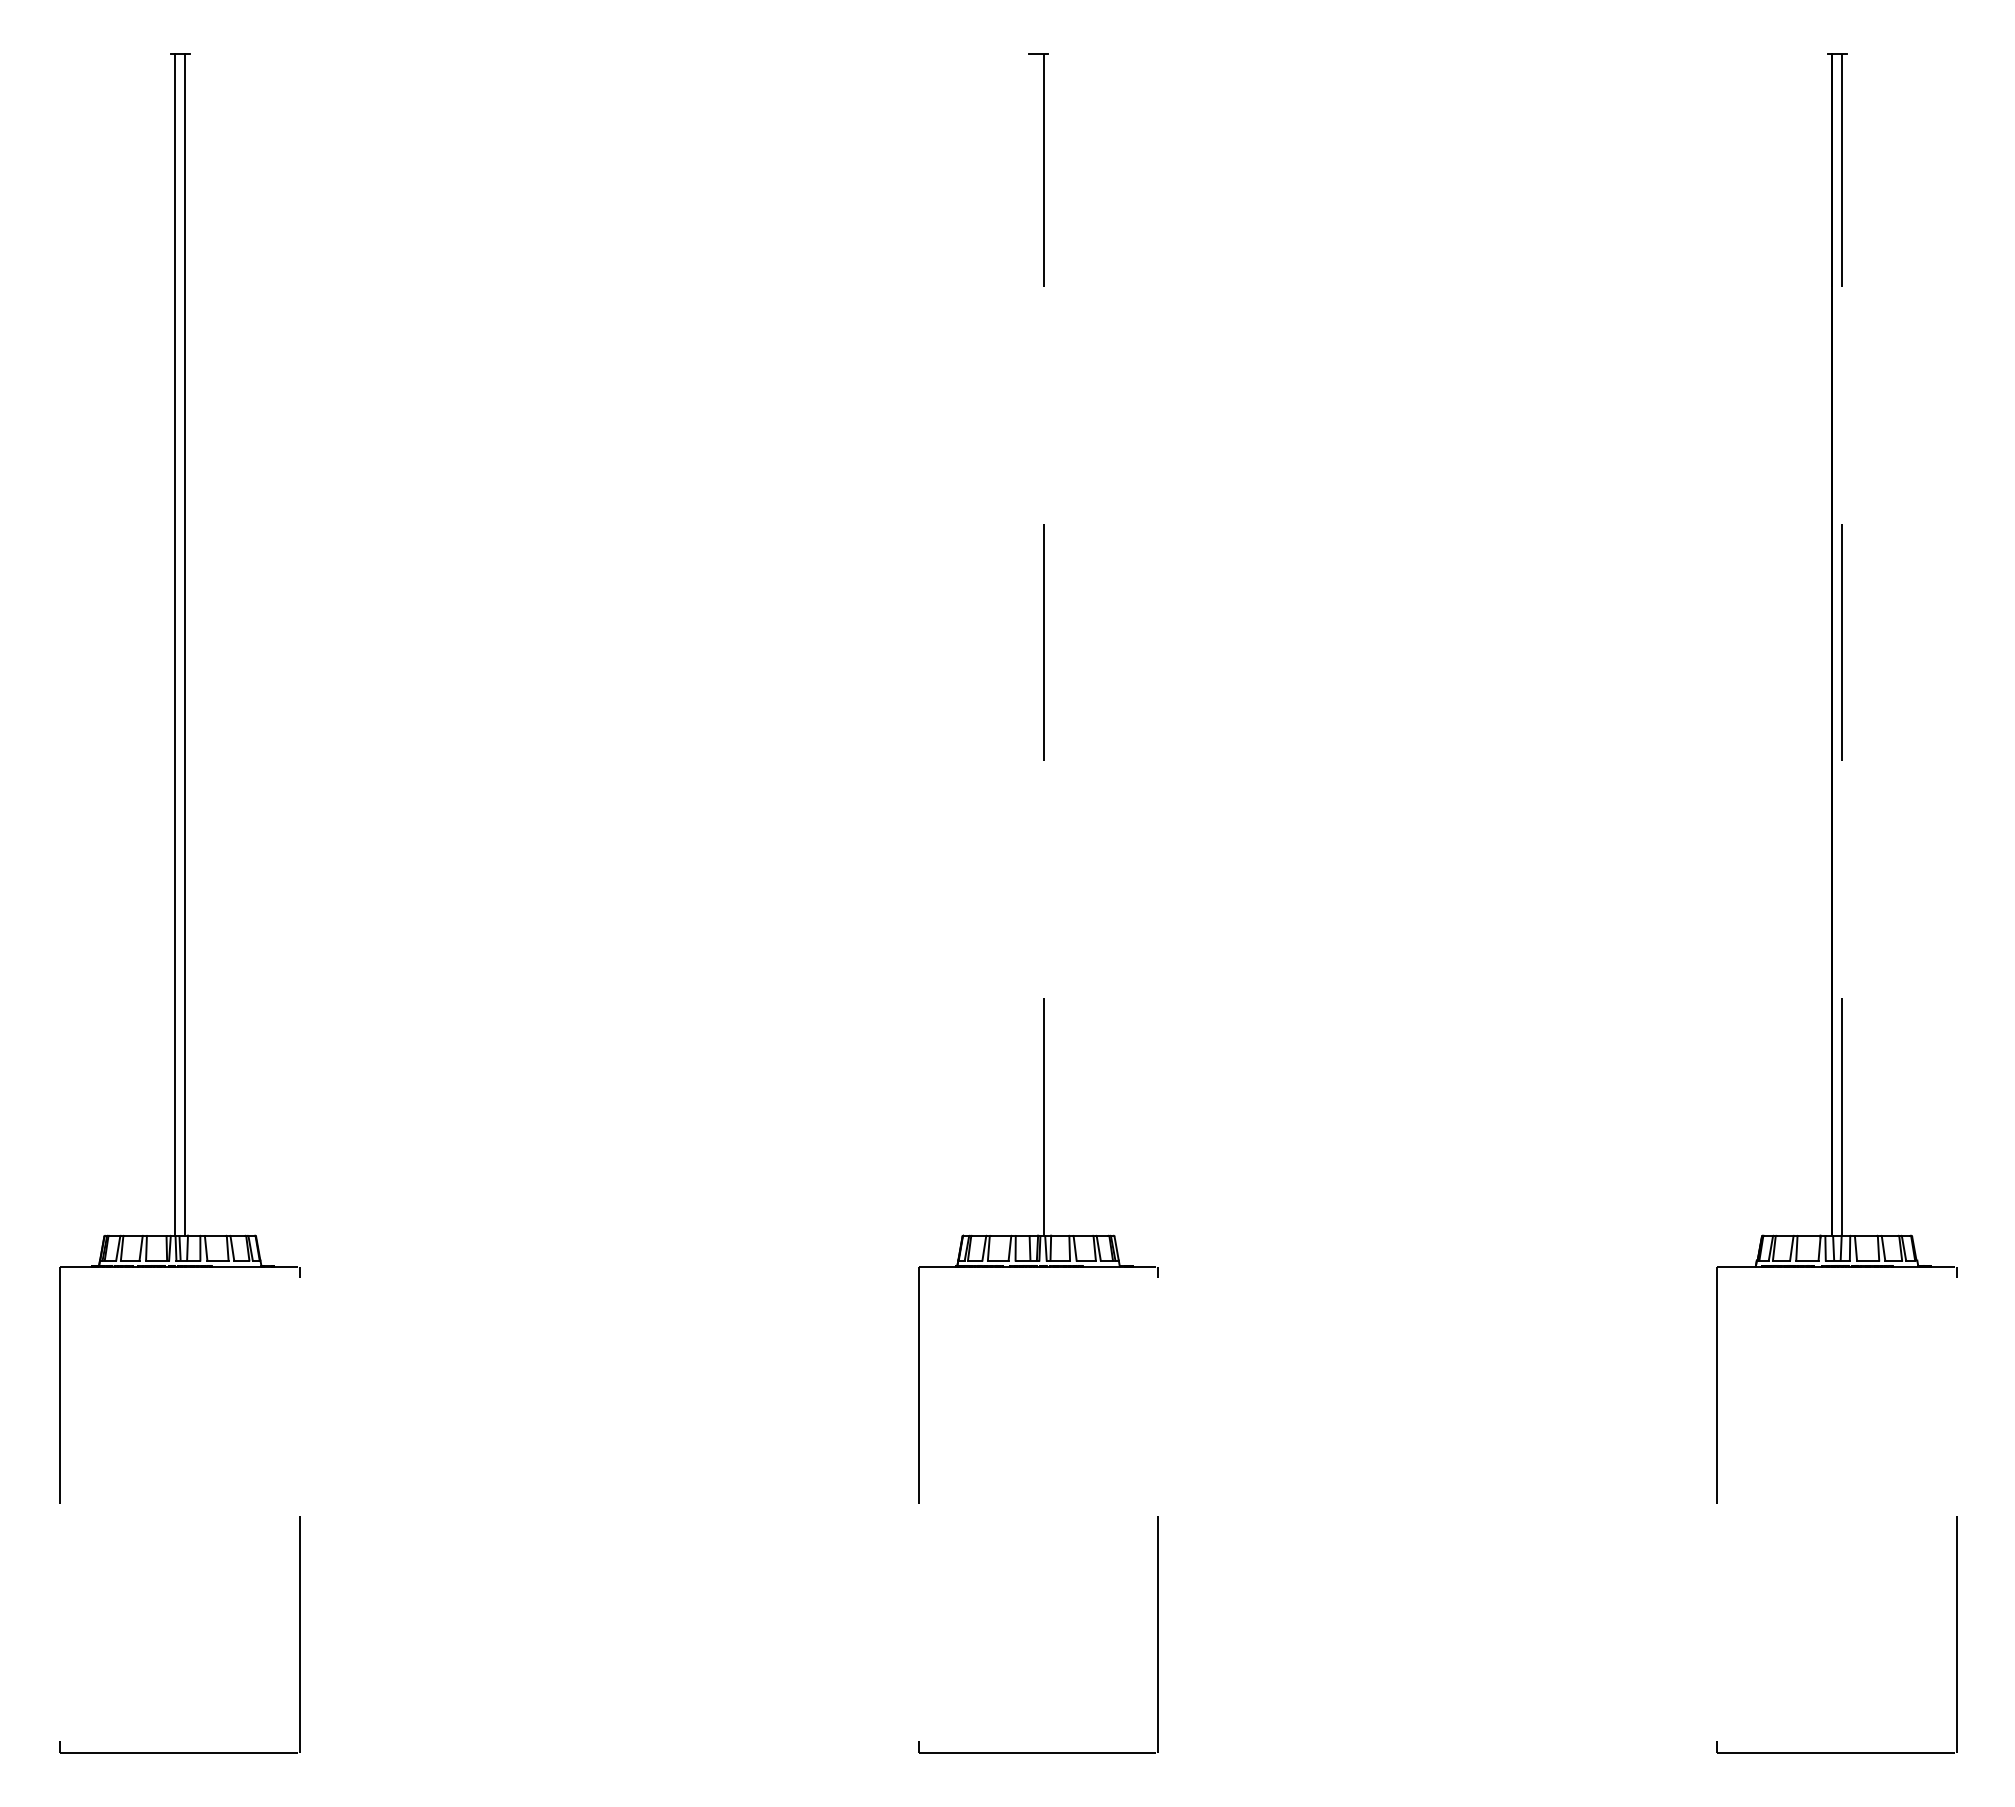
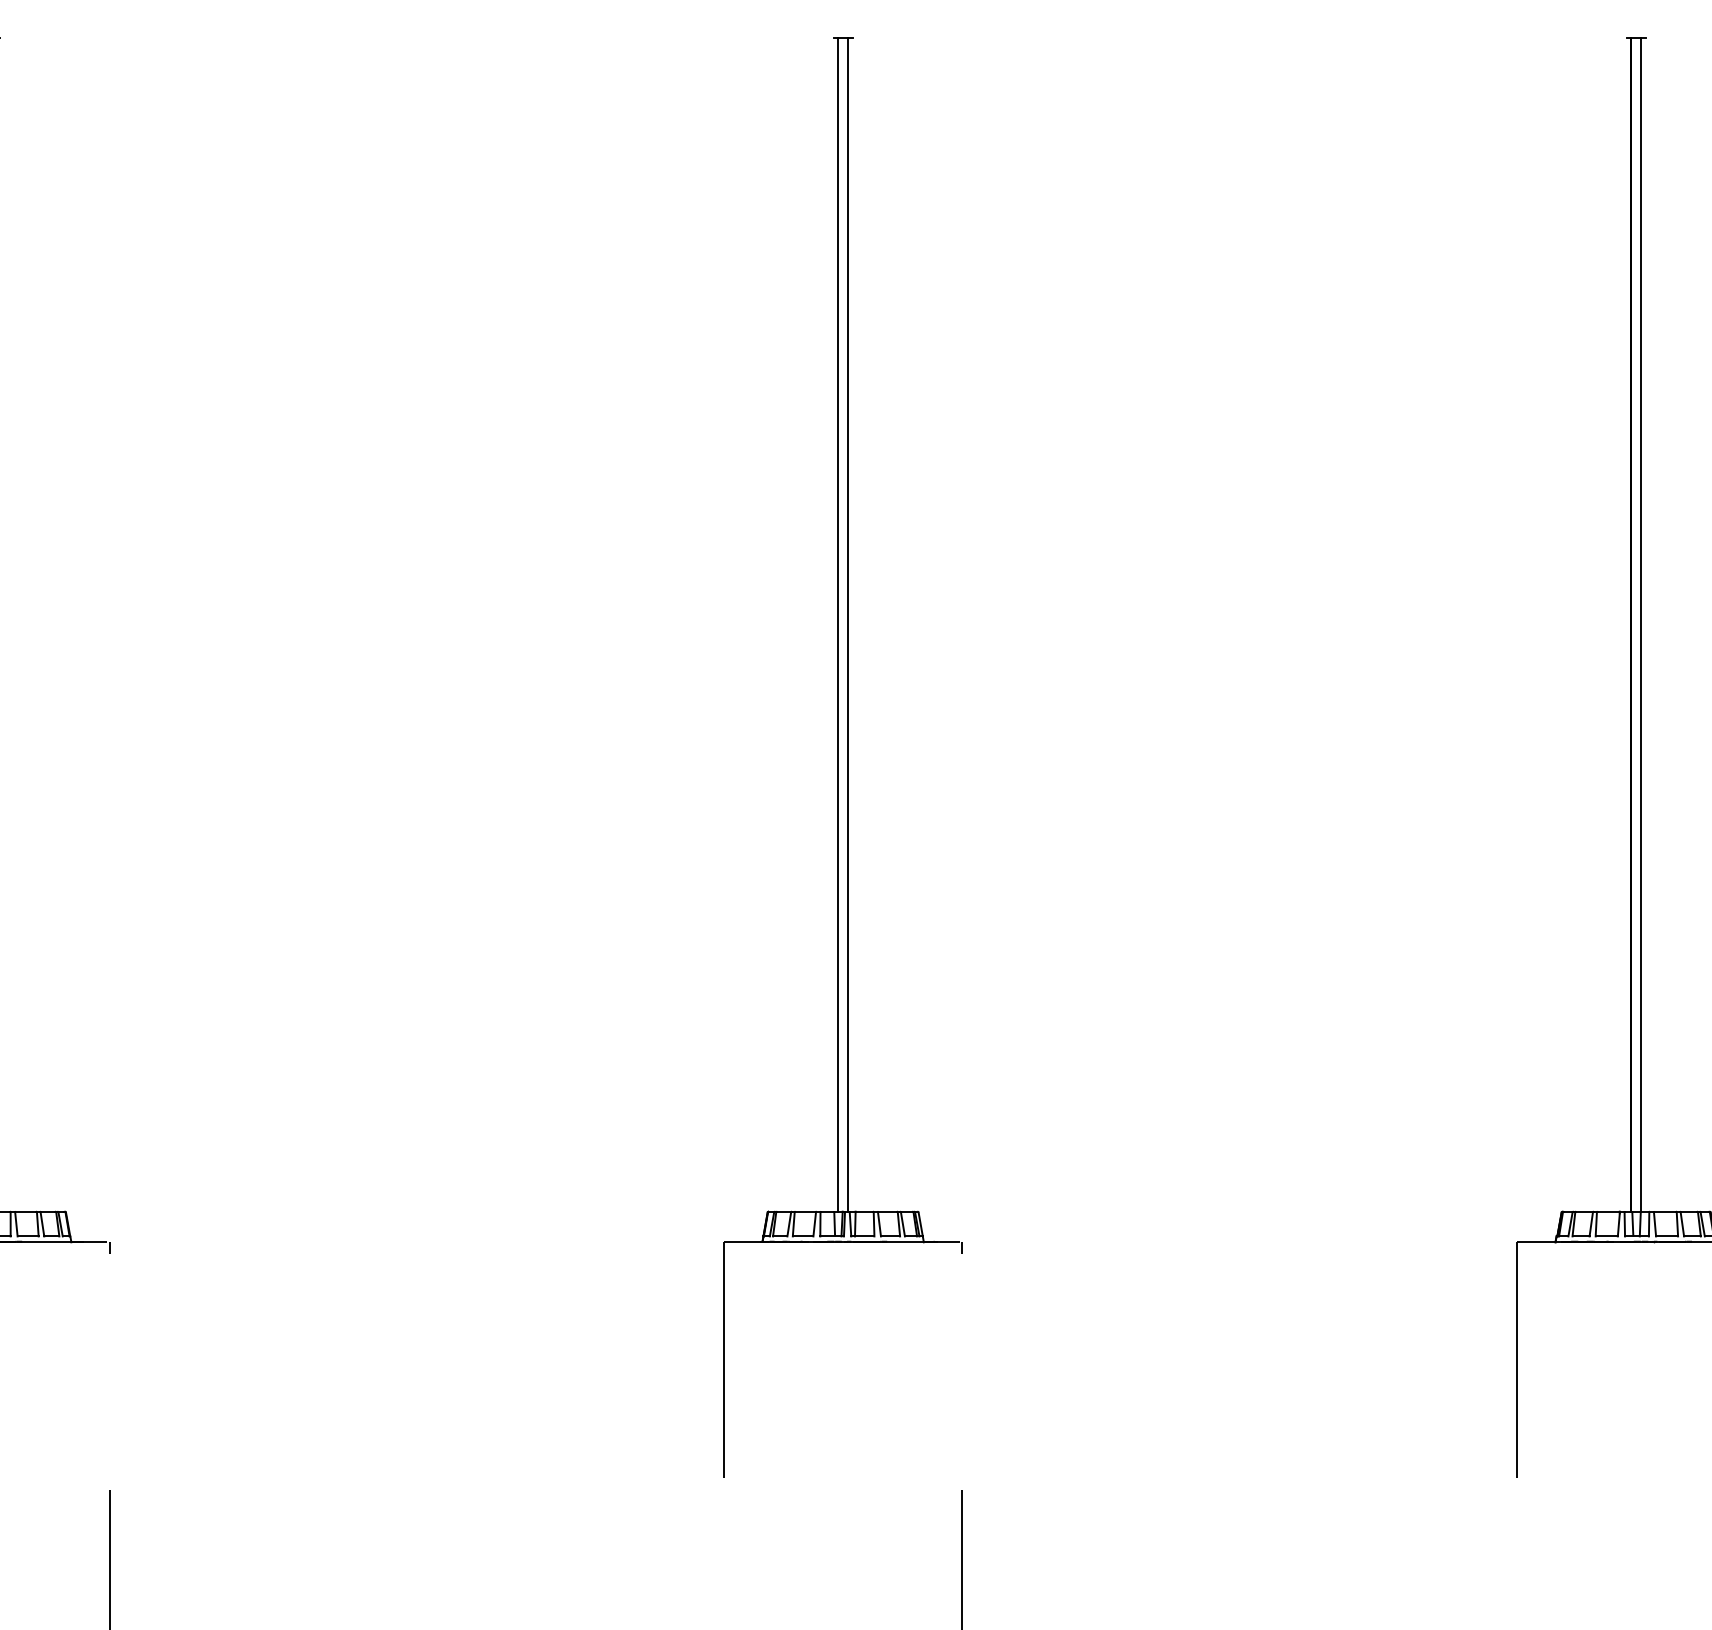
line: (1033, 644) -> (838, 624), added
line: (1043, 644) -> (848, 624), dashed -> solid
line: (1842, 644) -> (1641, 624), dashed -> solid

